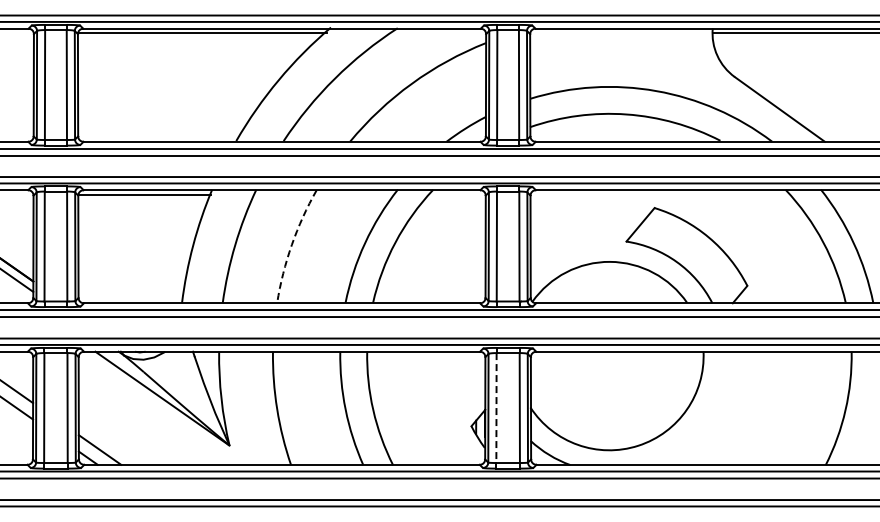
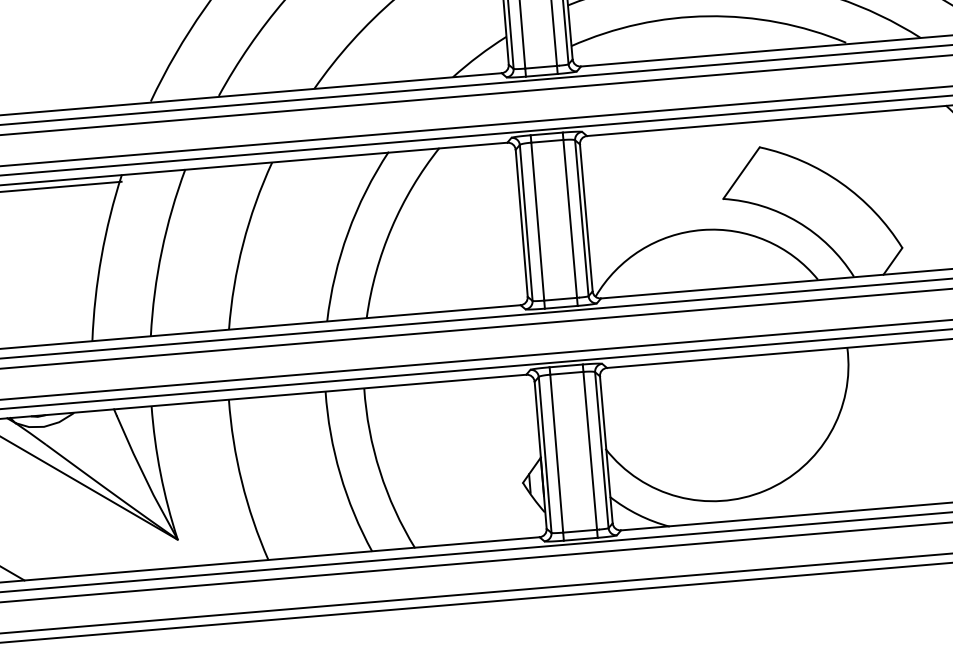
arc: (291, 244) -> (242, 243), dashed -> solid
line: (496, 408) -> (556, 454), dashed -> solid

